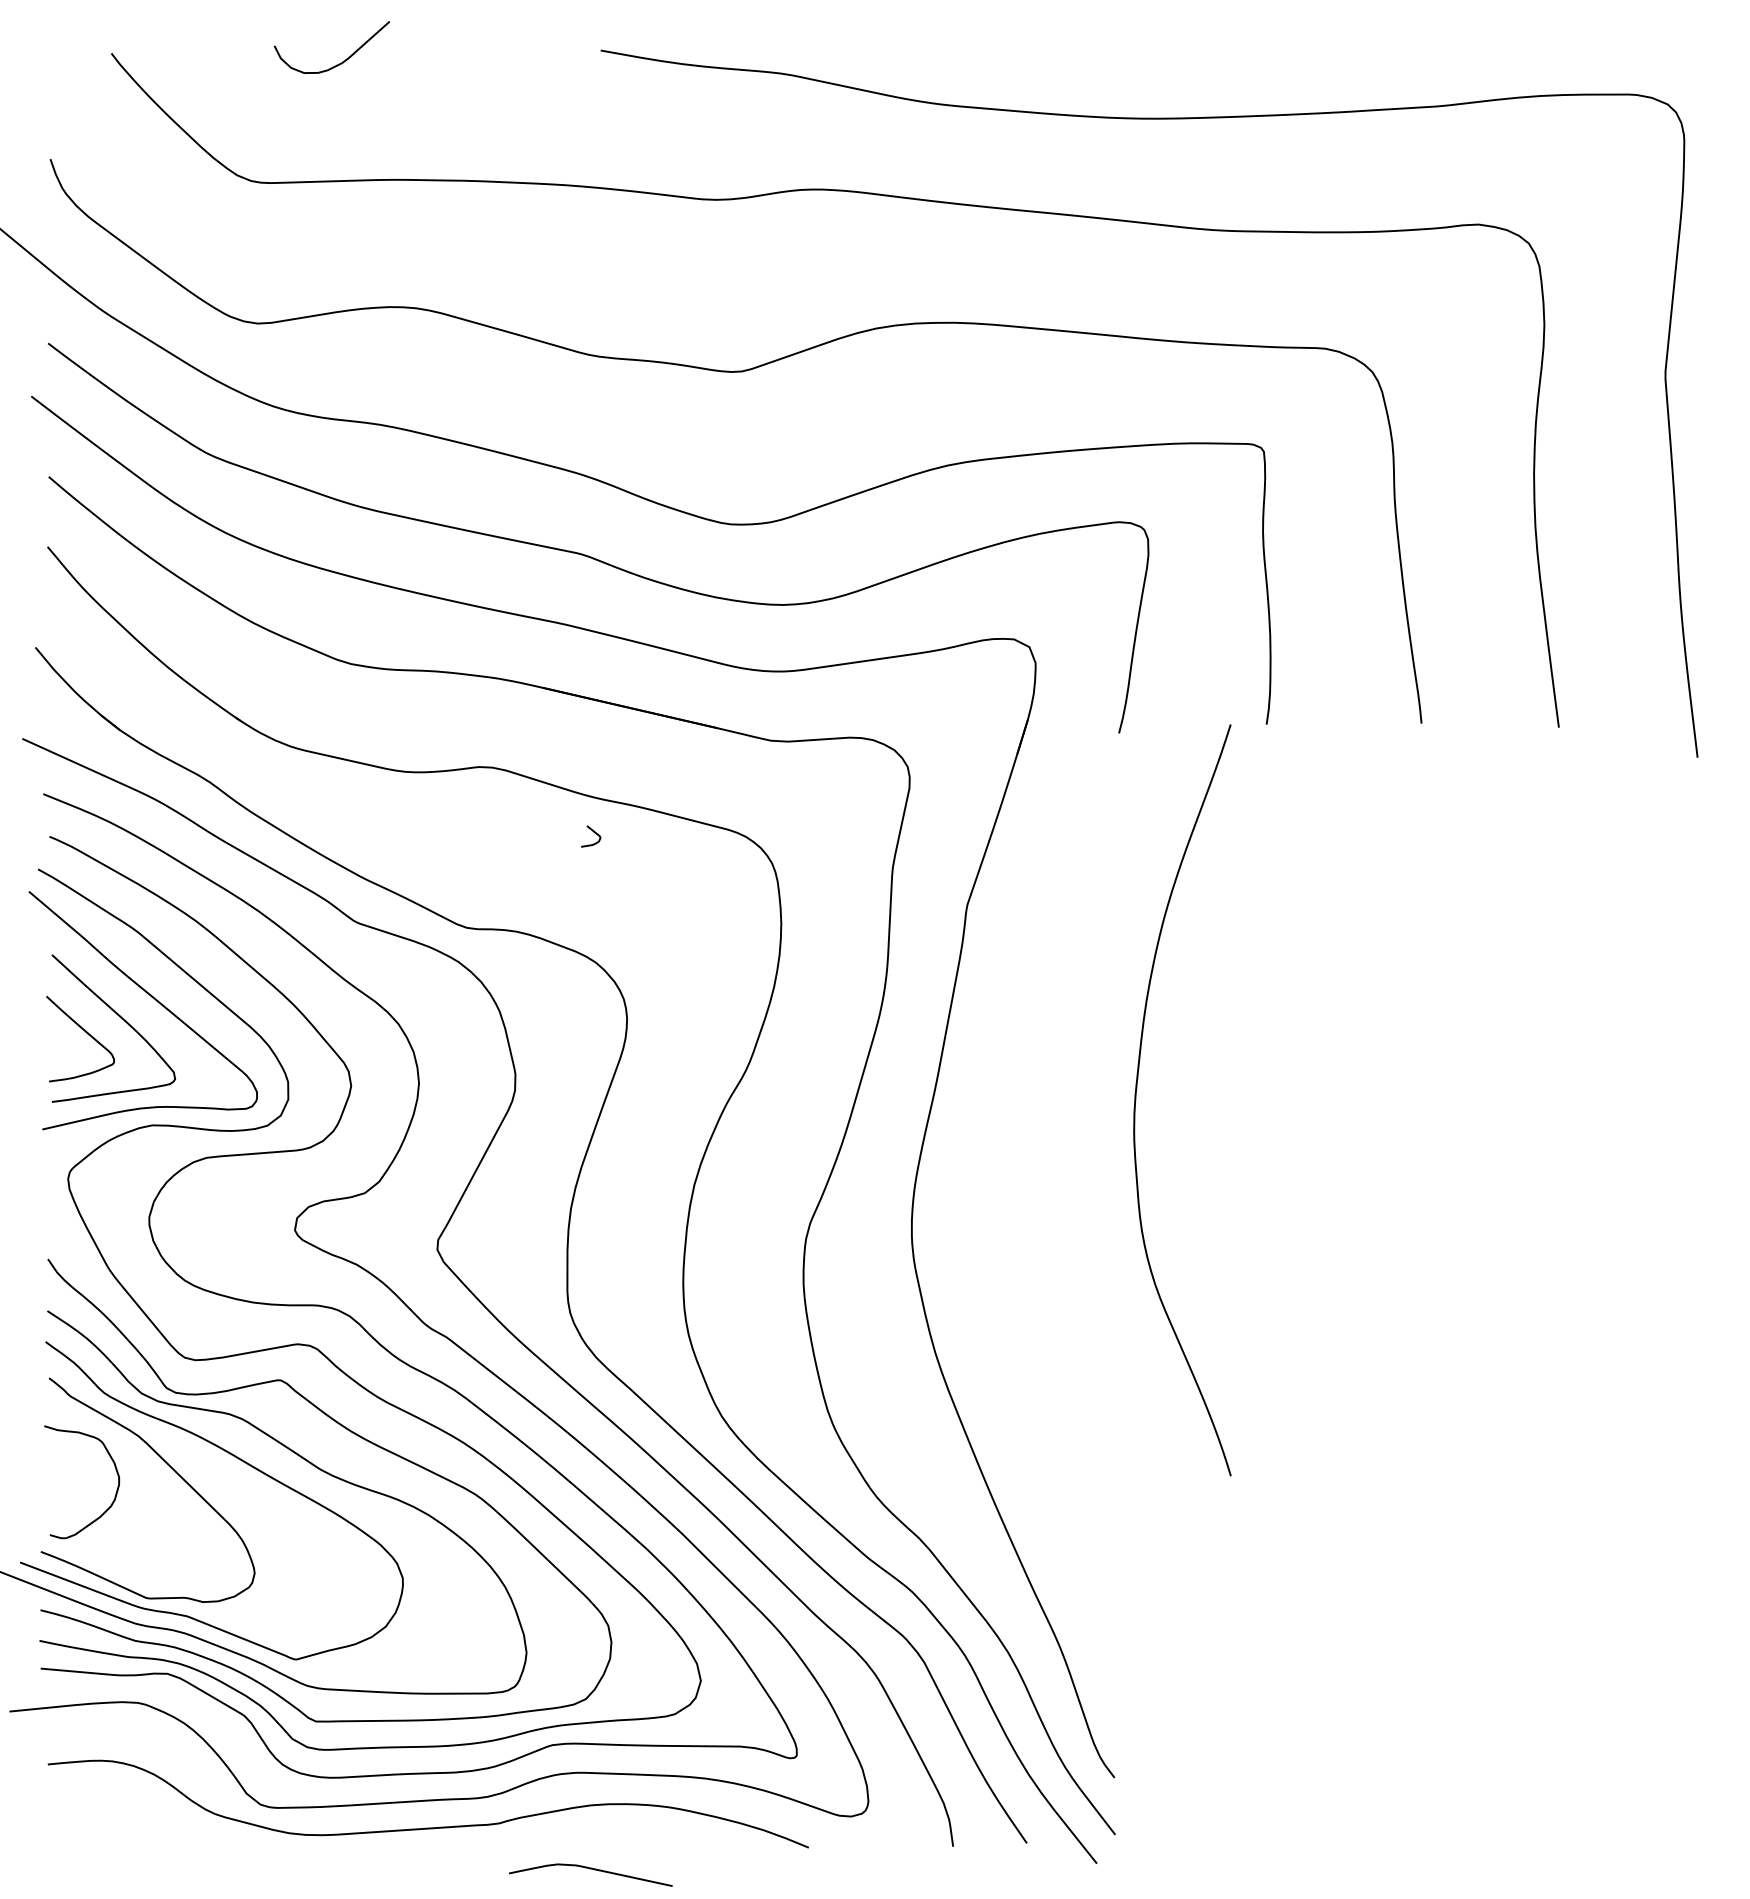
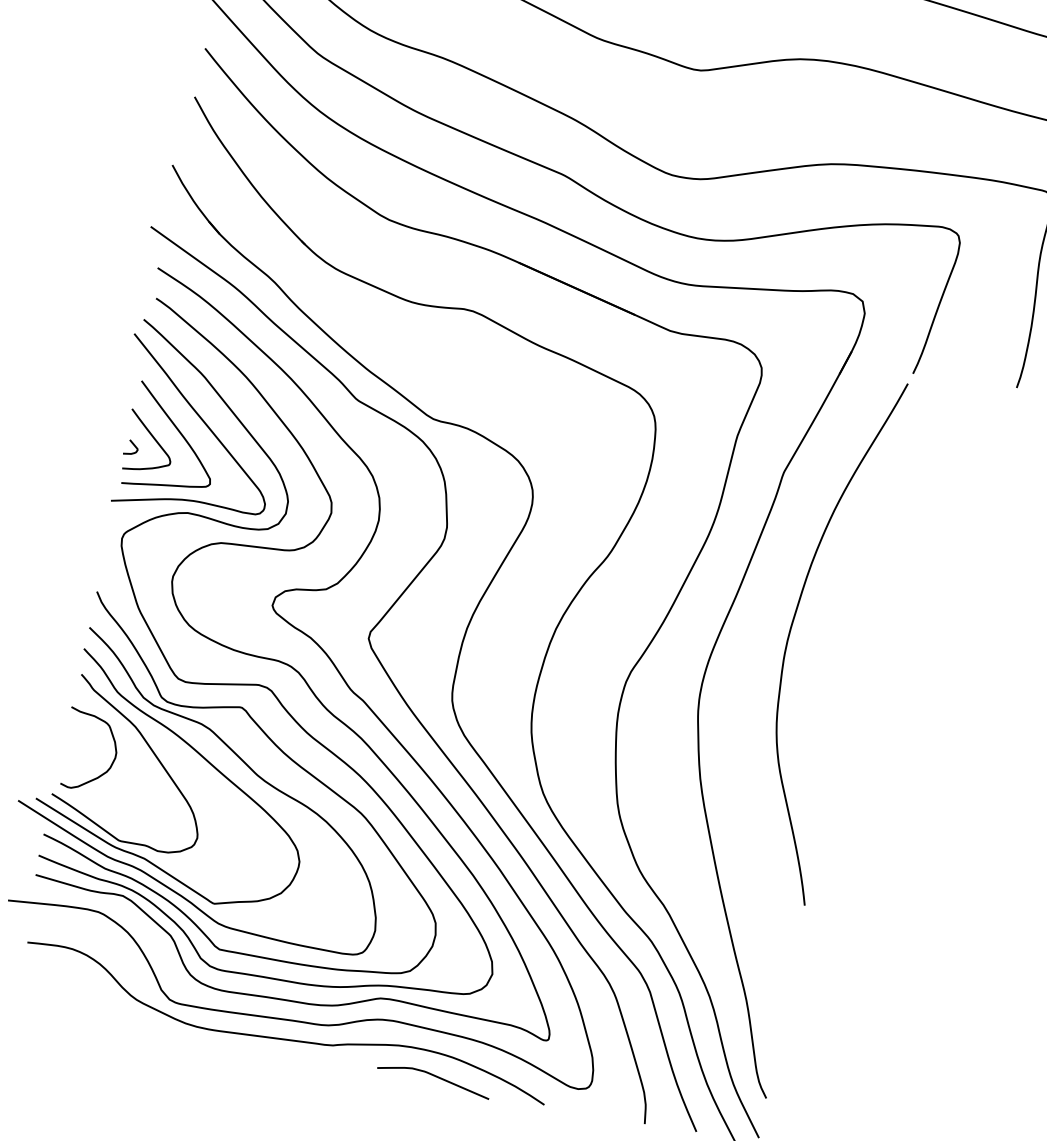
curve: (594, 833) -> (134, 446), moved
curve: (1136, 1100) -> (790, 631), moved
curve: (590, 1869) -> (434, 1076), moved

